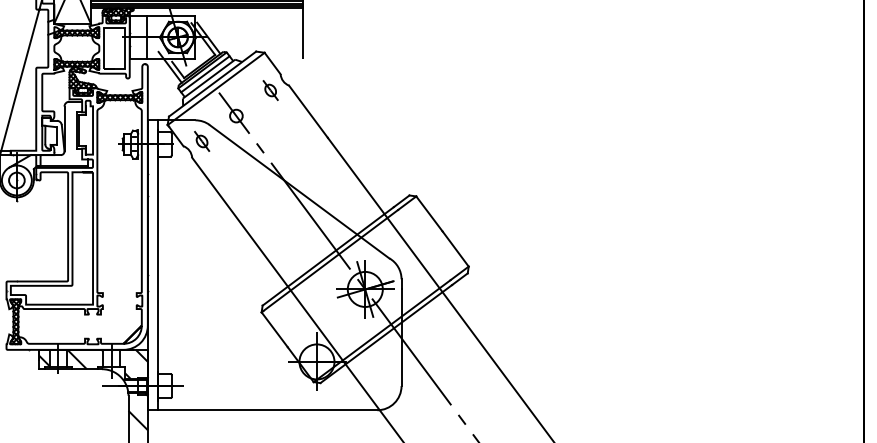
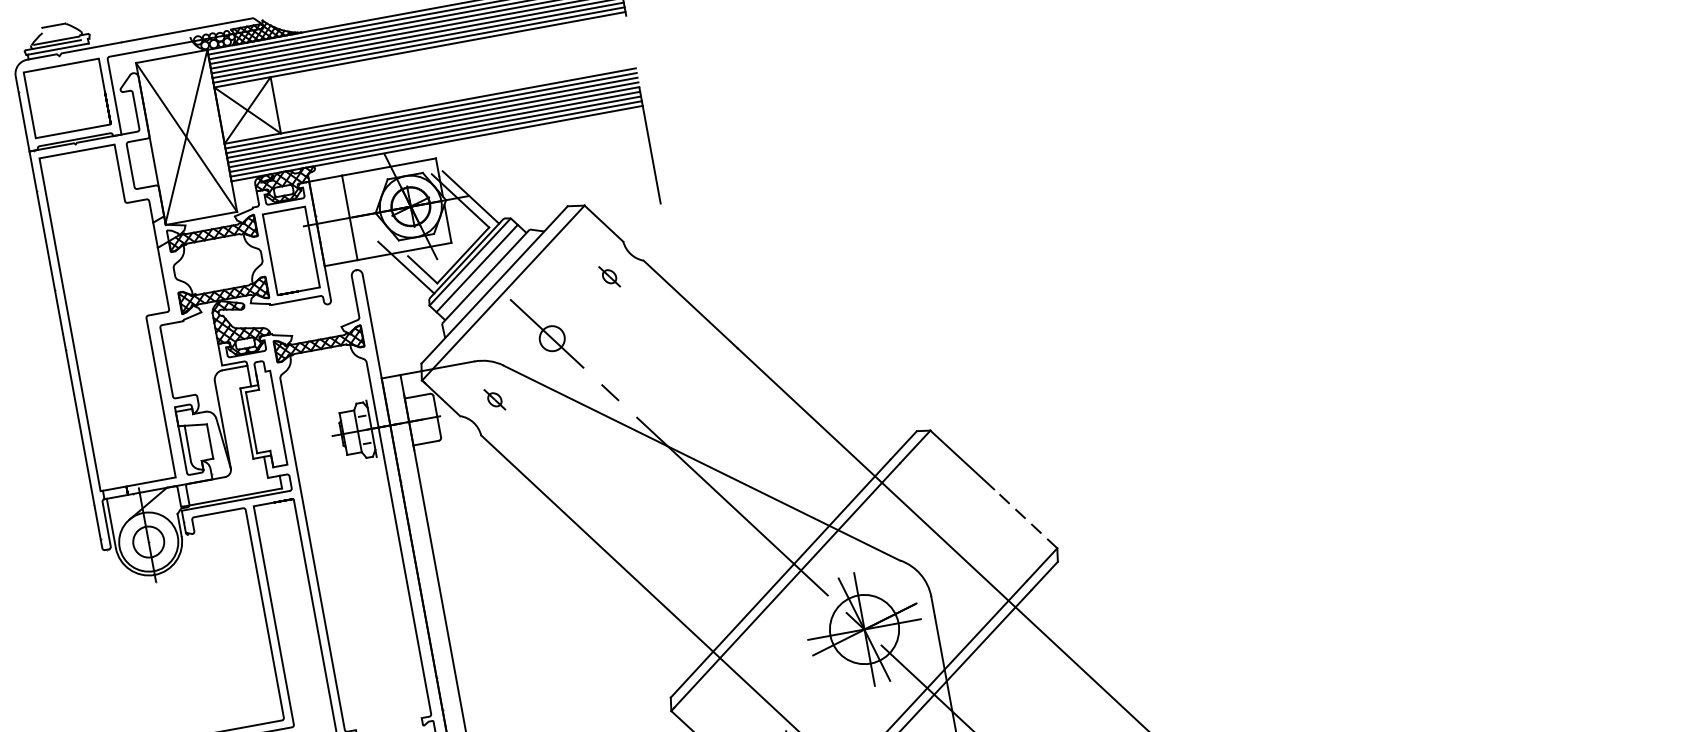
part: (270, 90) -> (609, 276), size x0.6
part: (202, 140) -> (495, 398), size x0.6
line: (455, 249) -> (1025, 519), solid -> dashed

